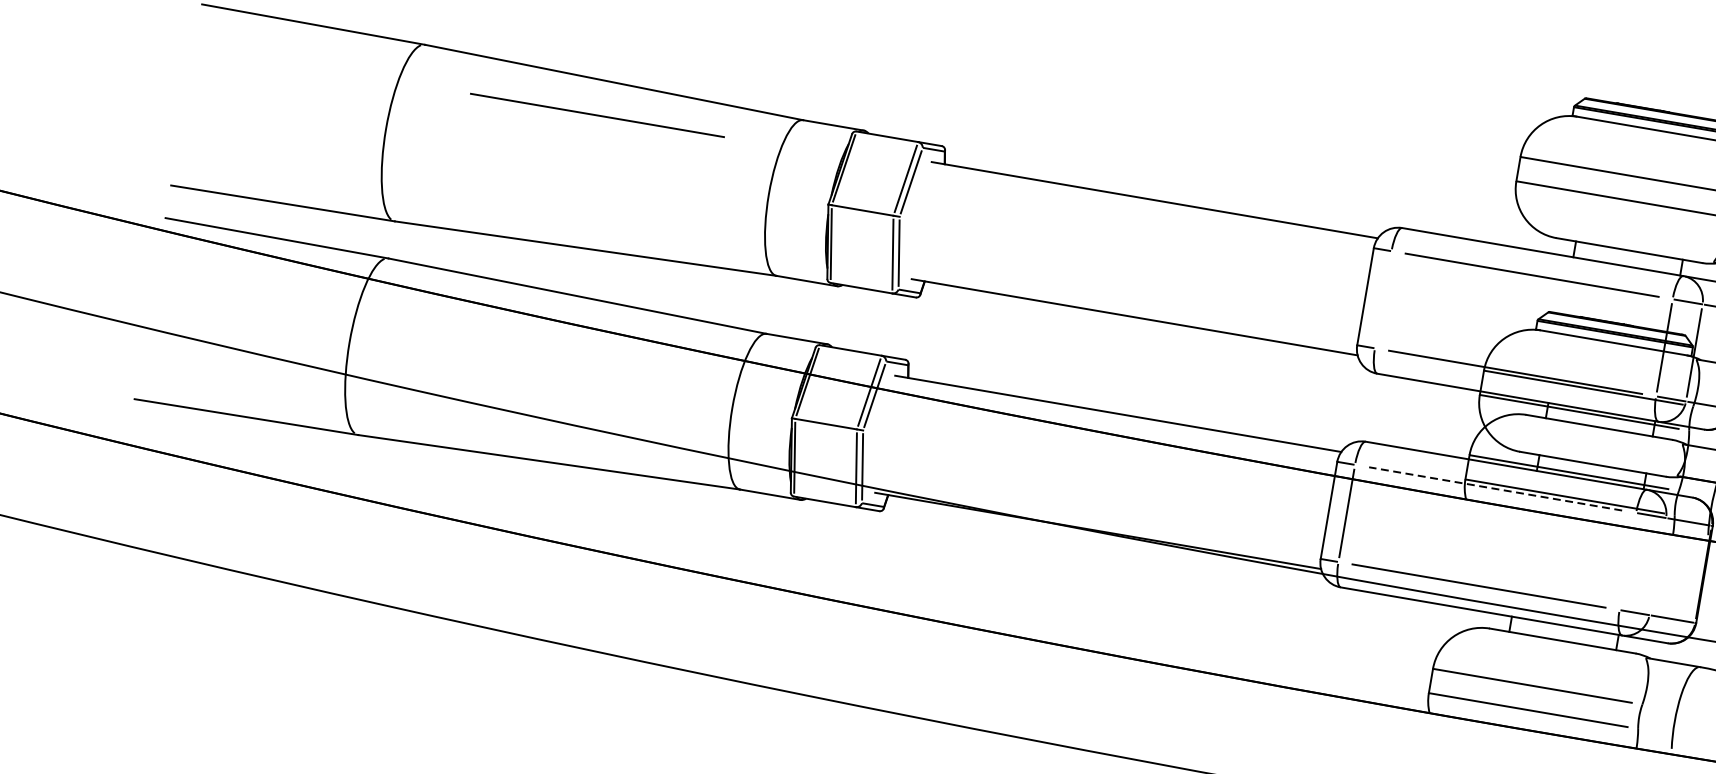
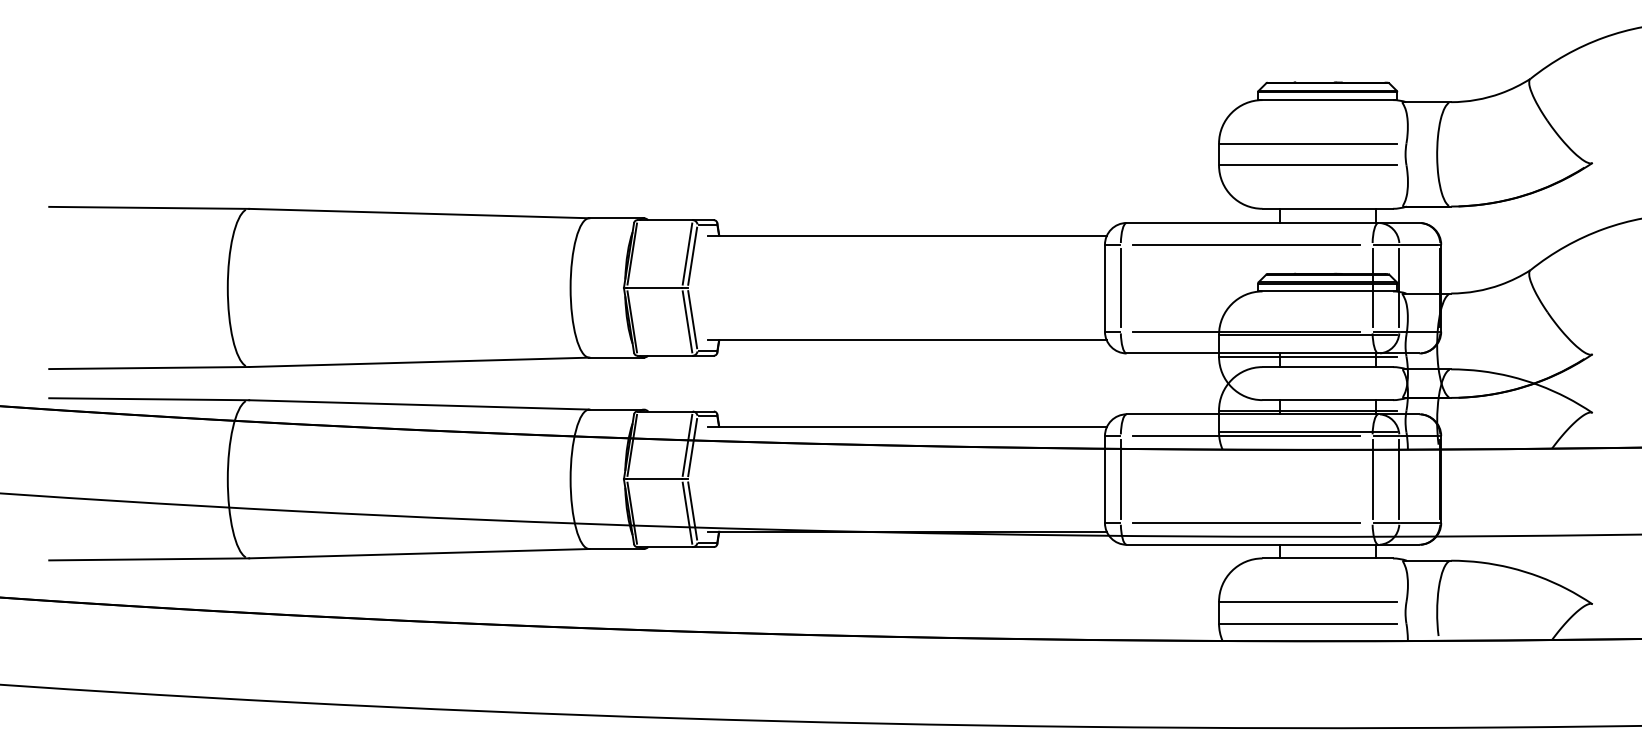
line: (597, 115) -> (409, 244), removed
line: (1382, 300) -> (1120, 288), added
line: (1495, 489) -> (1246, 436), dashed -> solid
line: (1627, 561) -> (1372, 479), added
line: (1657, 566) -> (1399, 479), added

